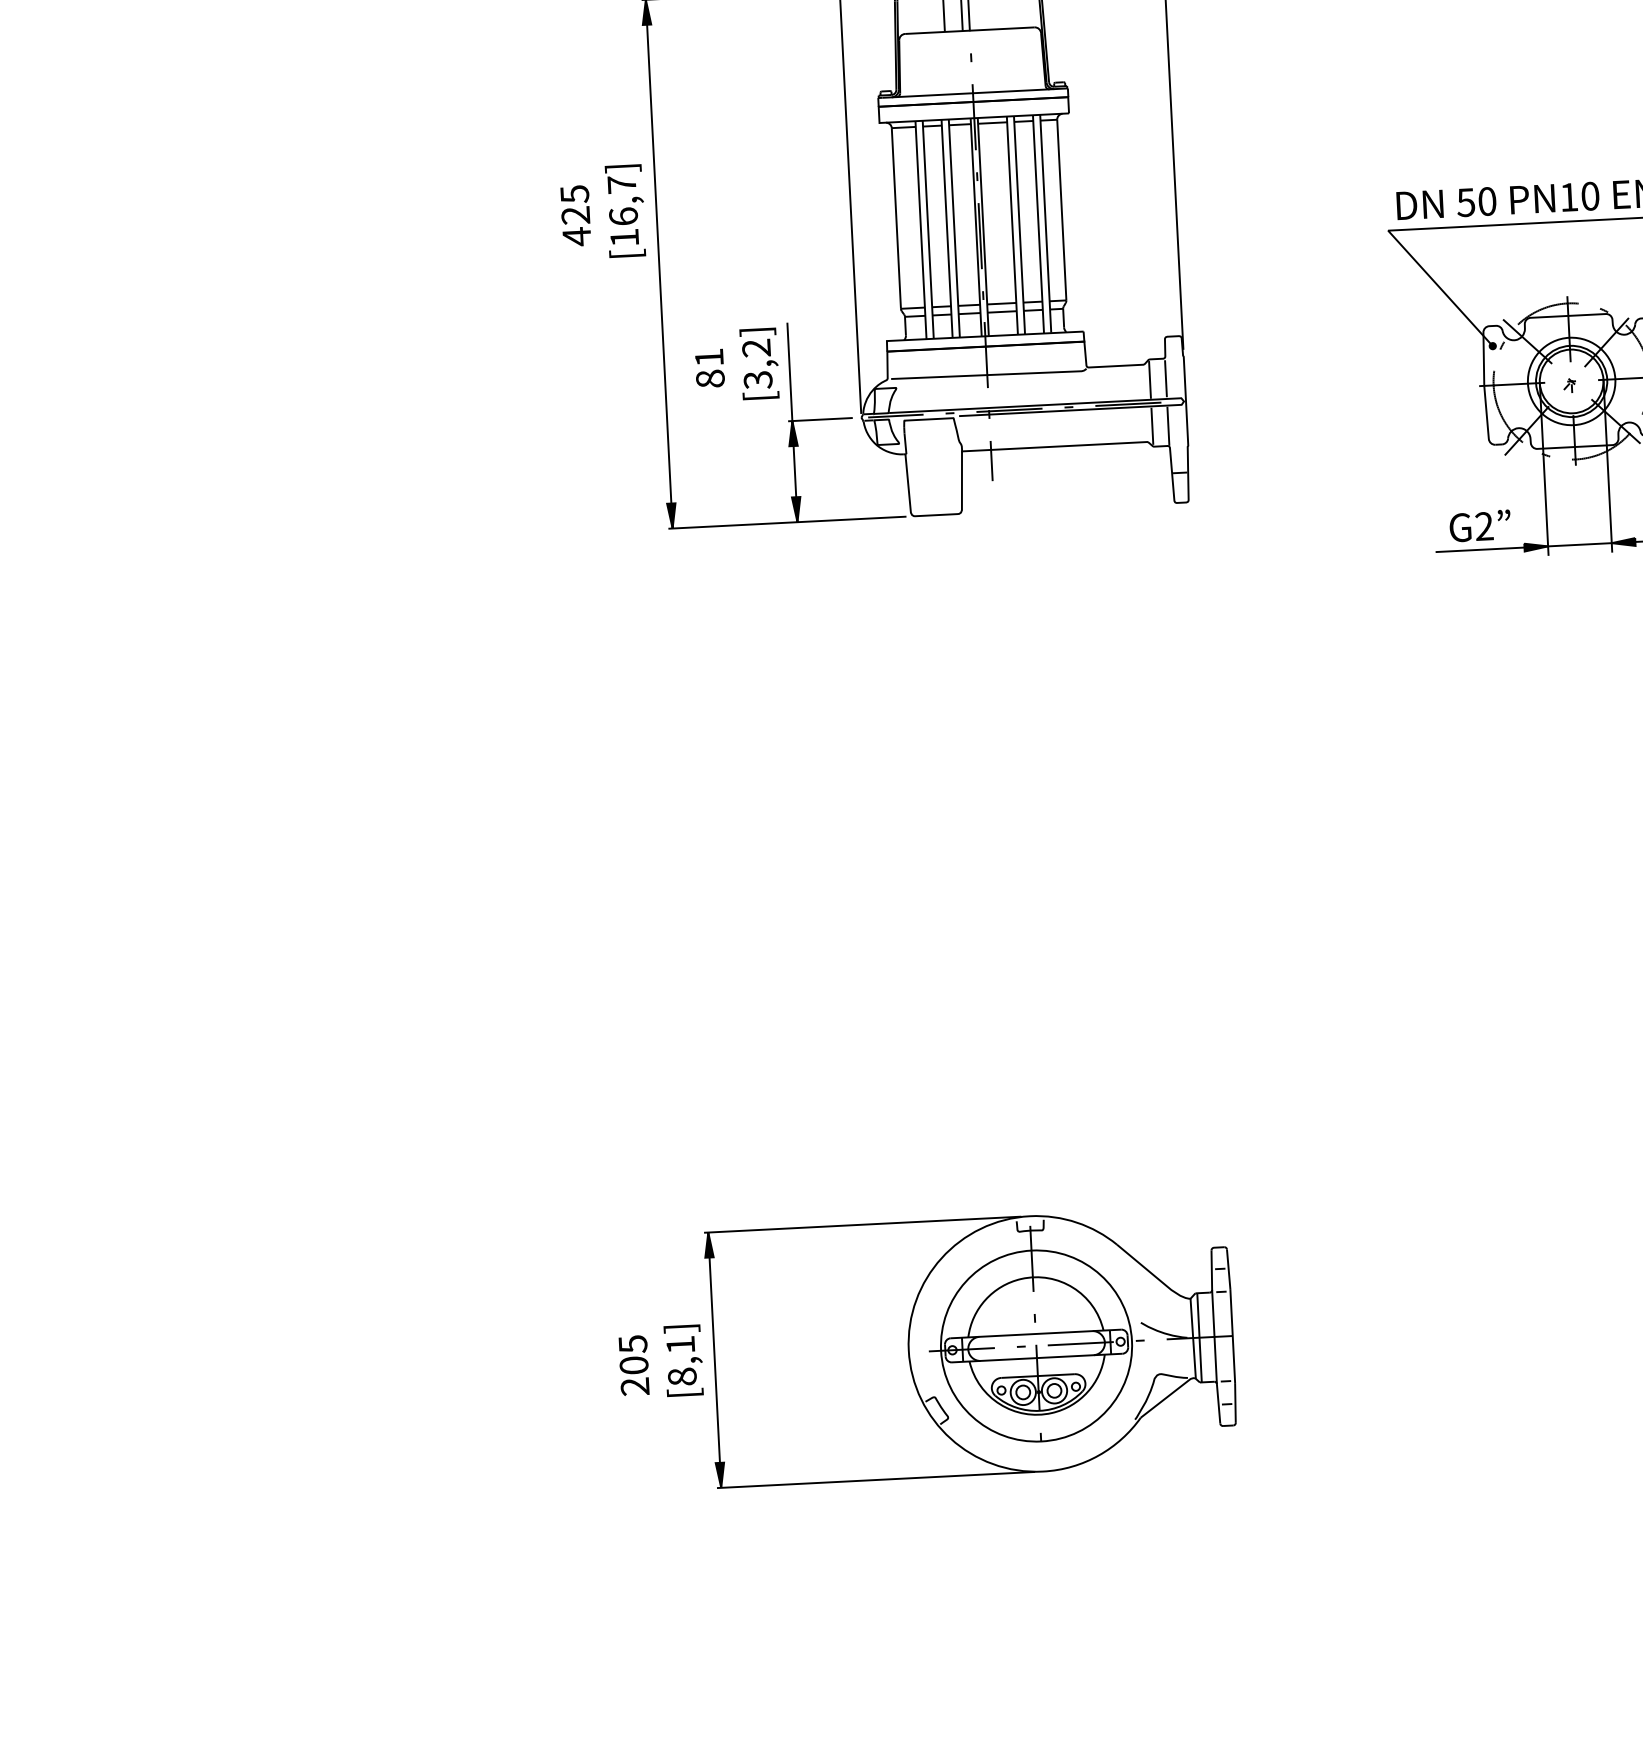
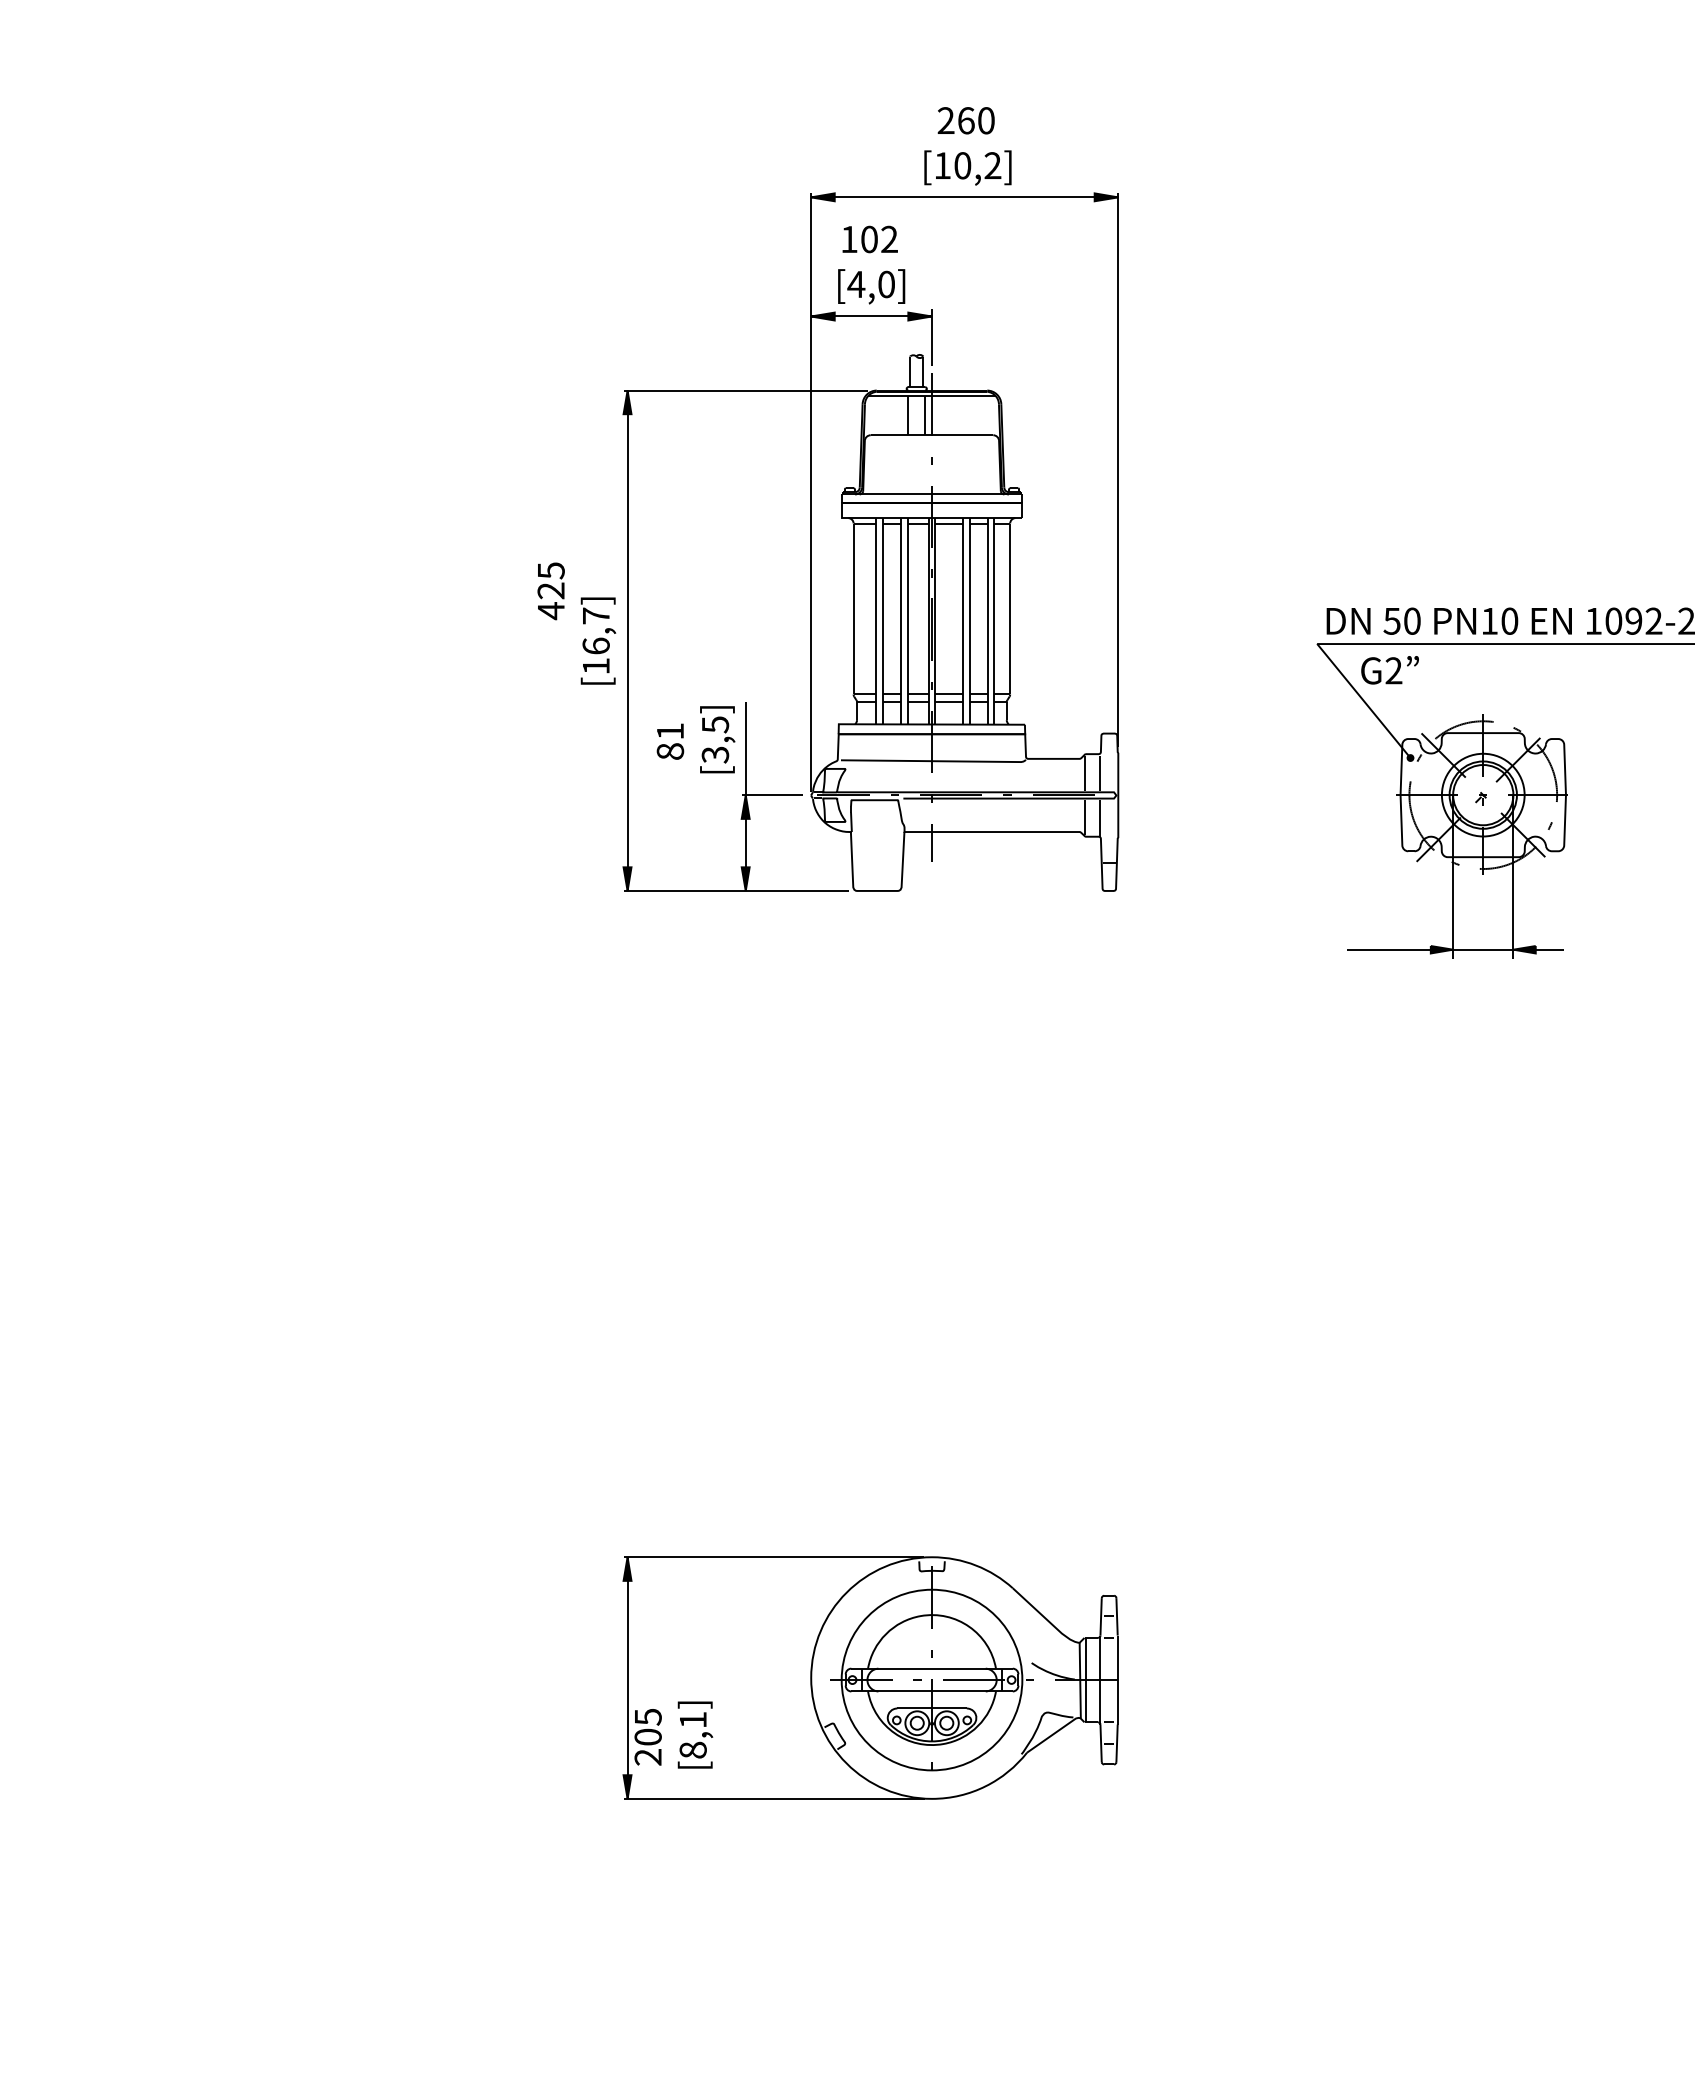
text: (625, 210) -> (598, 640), moved
text: (756, 347) -> (715, 724), [3,2] -> [3,5]
text: (1479, 526) -> (1389, 670), moved
text: (660, 1361) -> (673, 1734), moved

